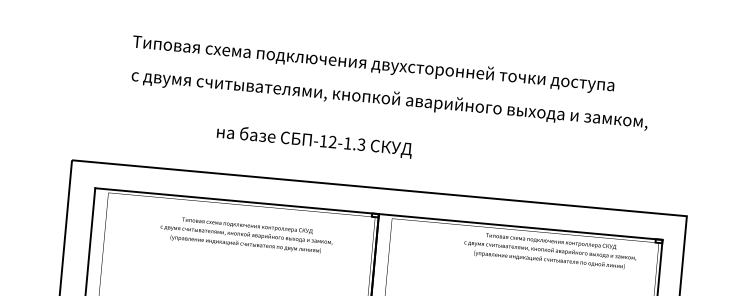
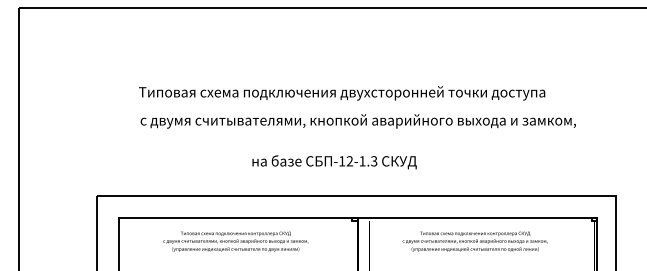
text: (314, 141) -> (334, 162), moved
text: (246, 234) -> (235, 241), moved
text: (549, 250) -> (474, 241), moved

